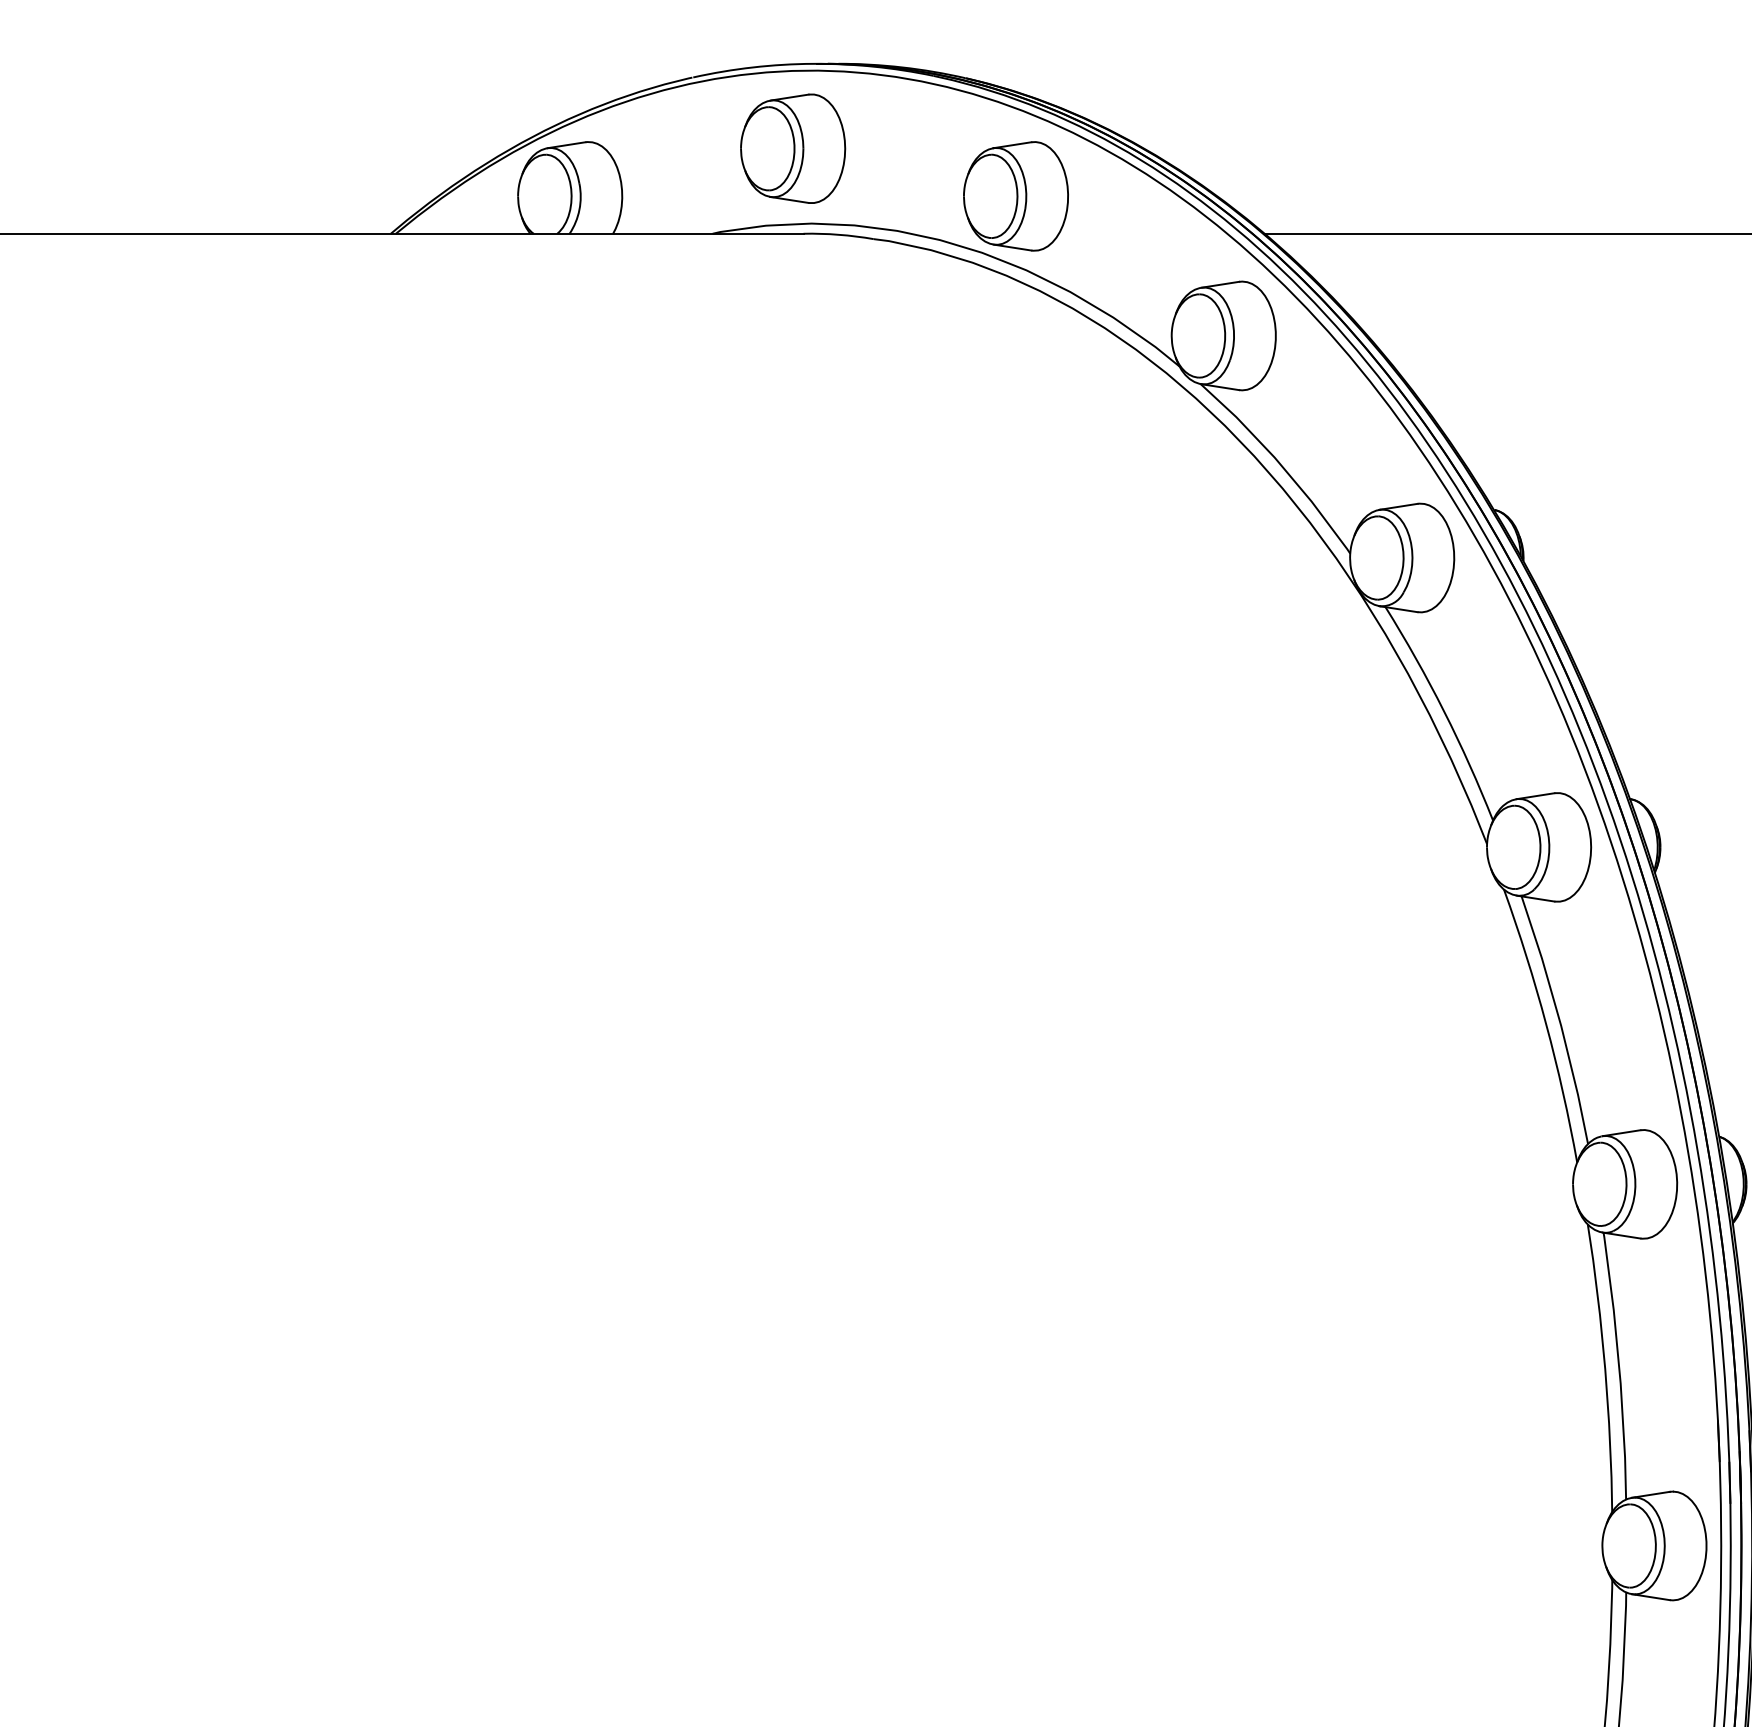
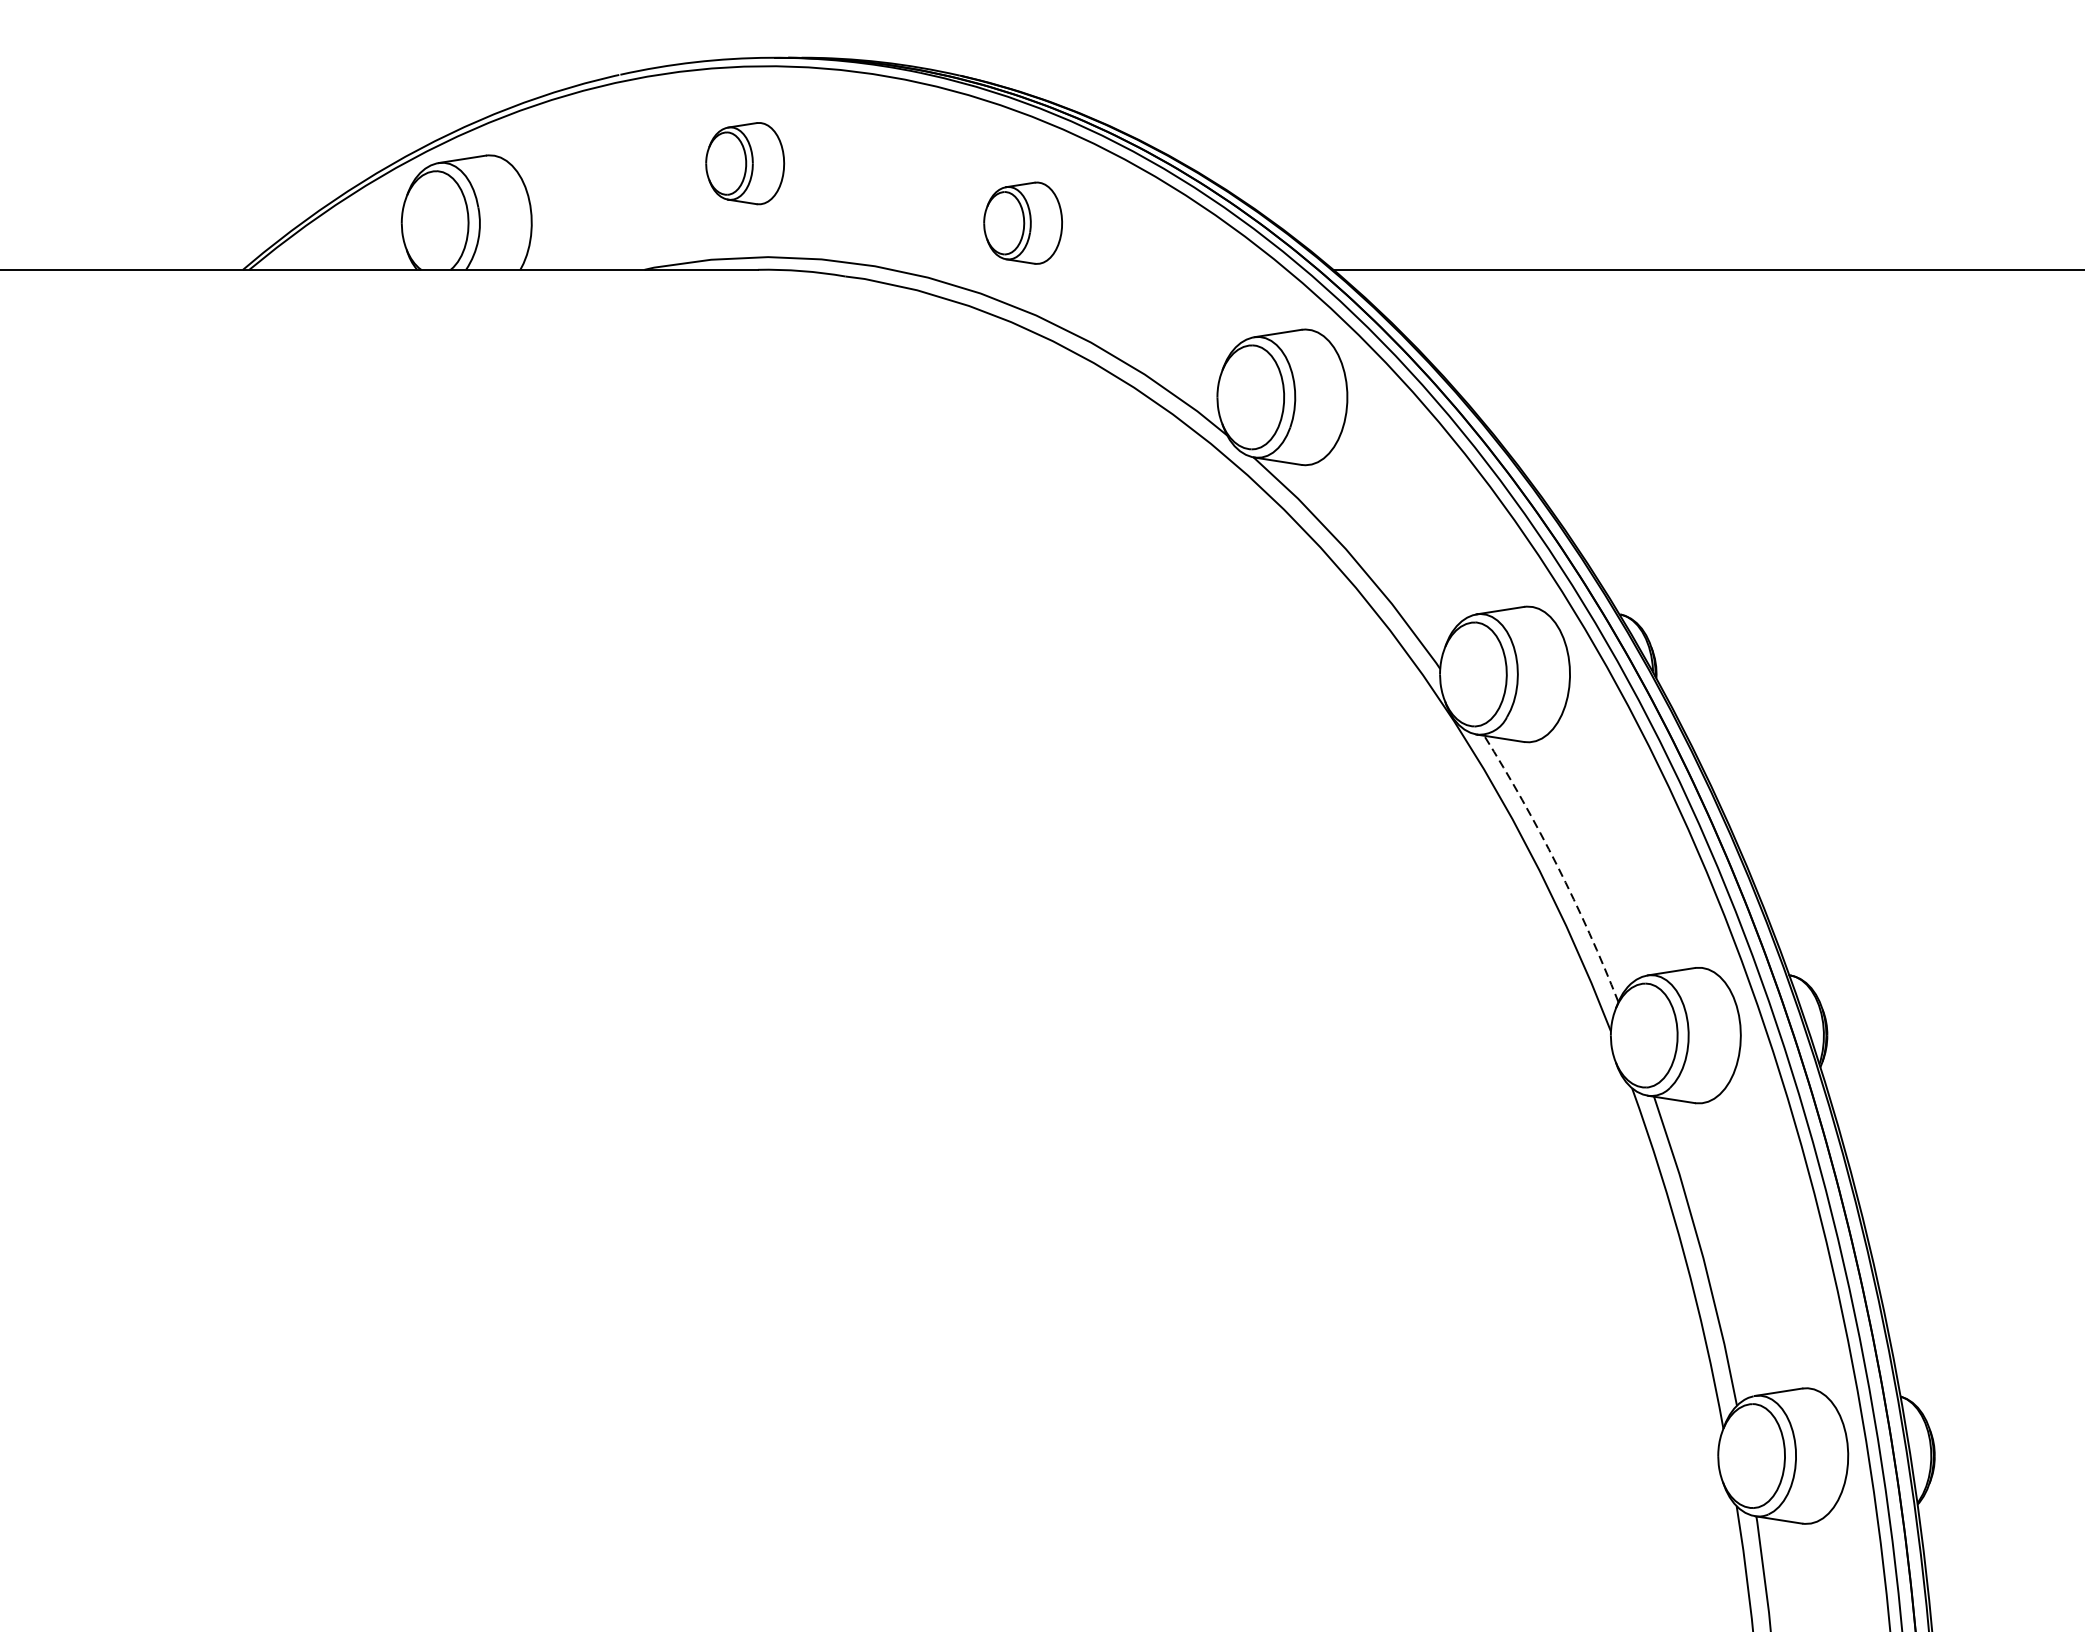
part: (793, 148) -> (745, 163), size x0.6
part: (1015, 196) -> (1022, 223), size x0.6
arc: (1444, 711) -> (1557, 865), solid -> dashed

